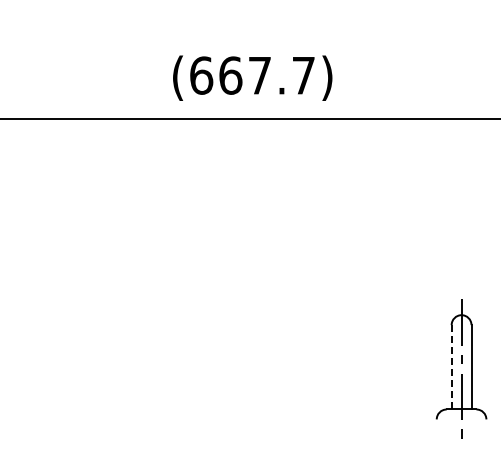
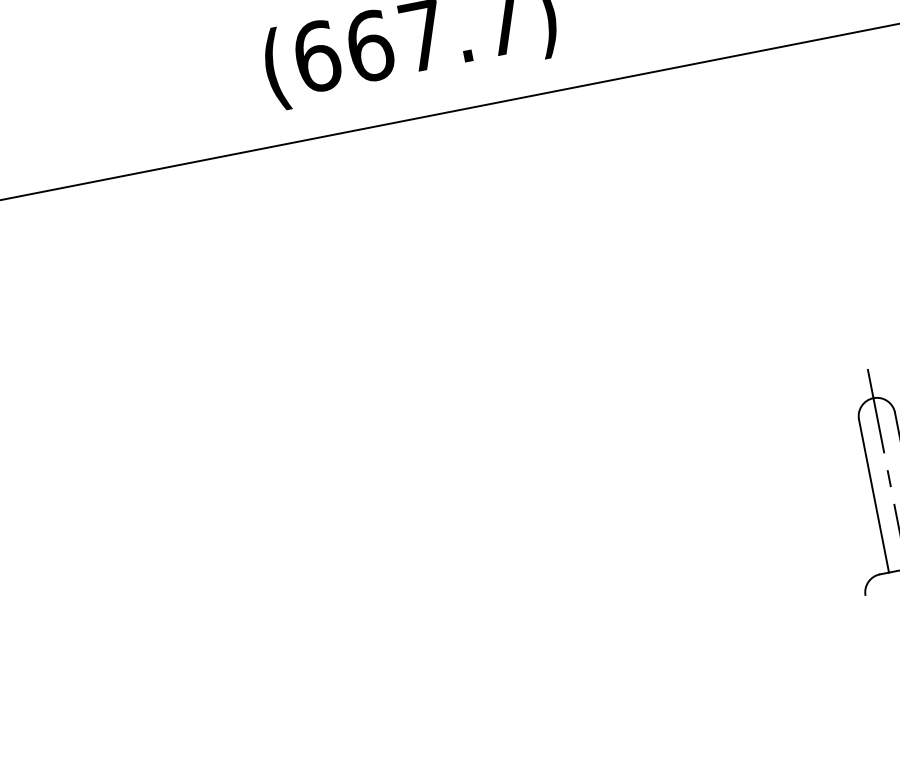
line: (451, 367) -> (873, 496), dashed -> solid

